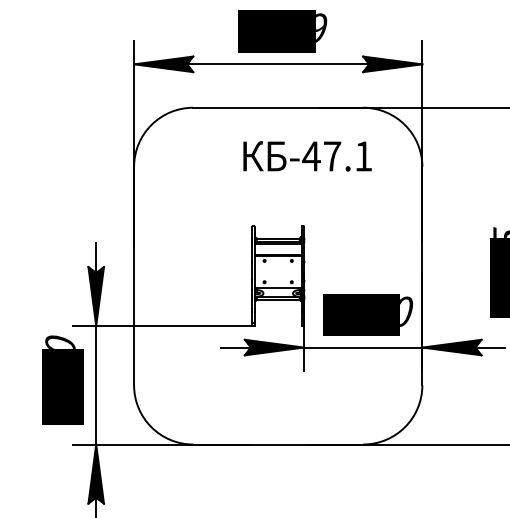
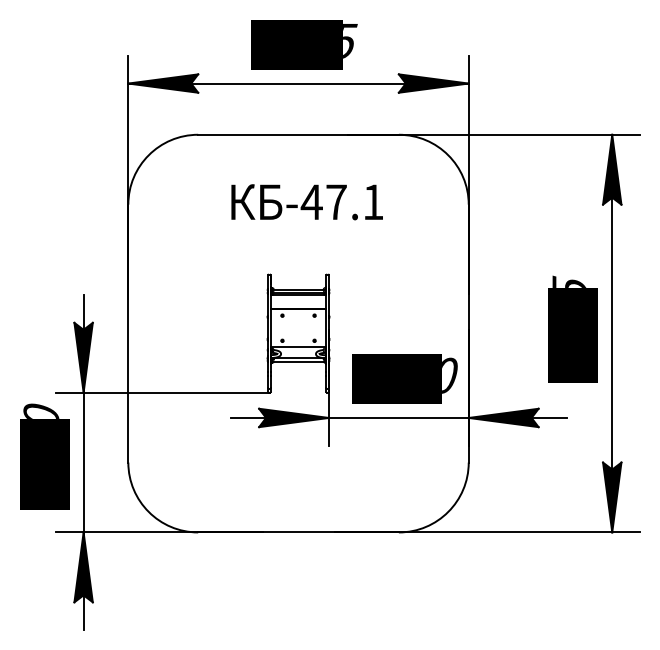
text: (322, 27) -> (350, 40), 3099 -> 2435
text: (306, 156) -> (306, 202), moved

